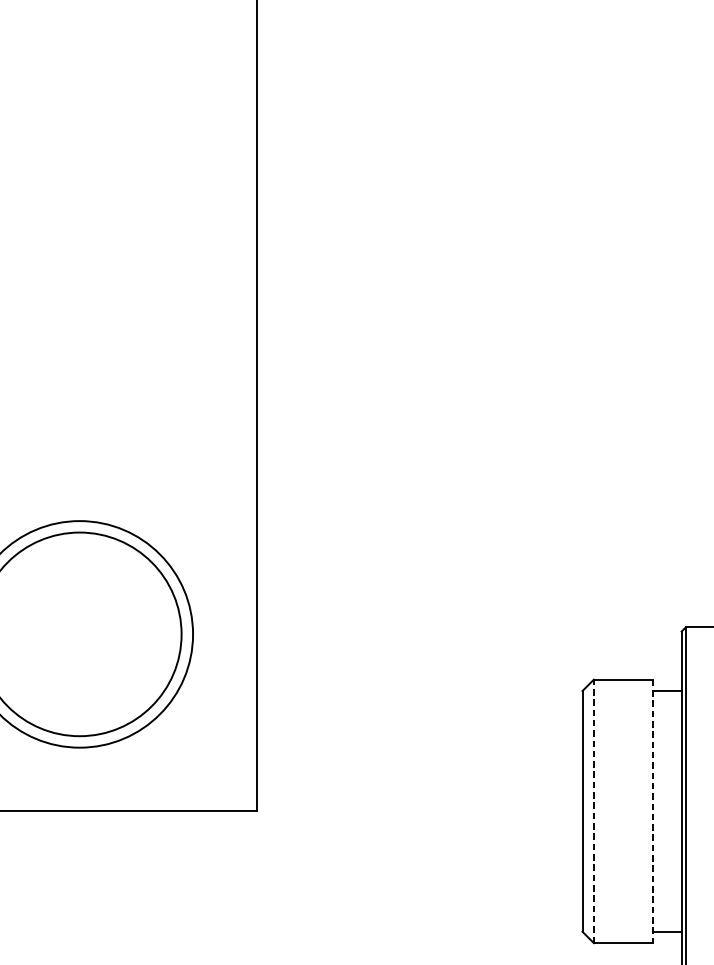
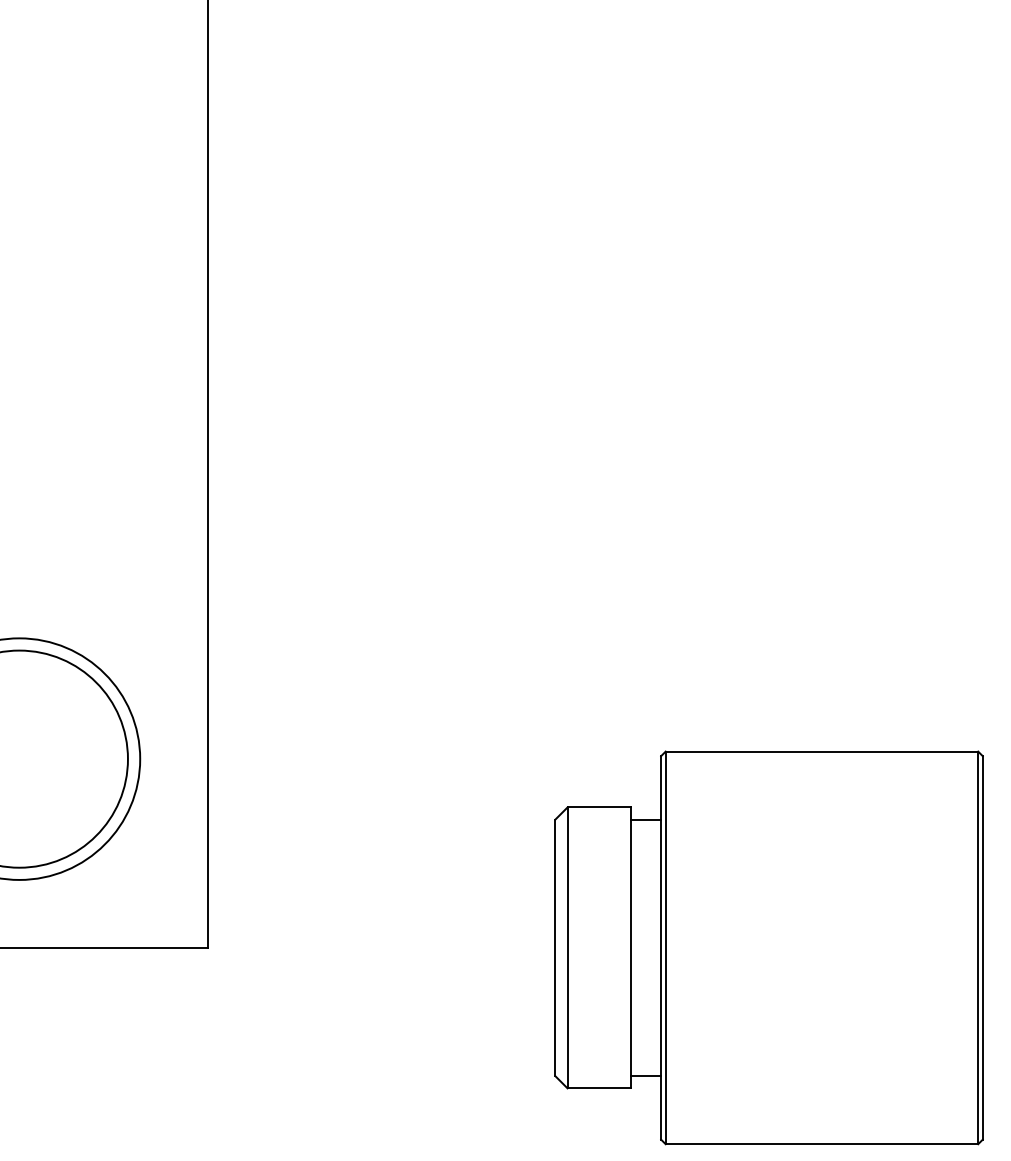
line: (593, 811) -> (567, 947), dashed -> solid
line: (652, 811) -> (630, 948), dashed -> solid

